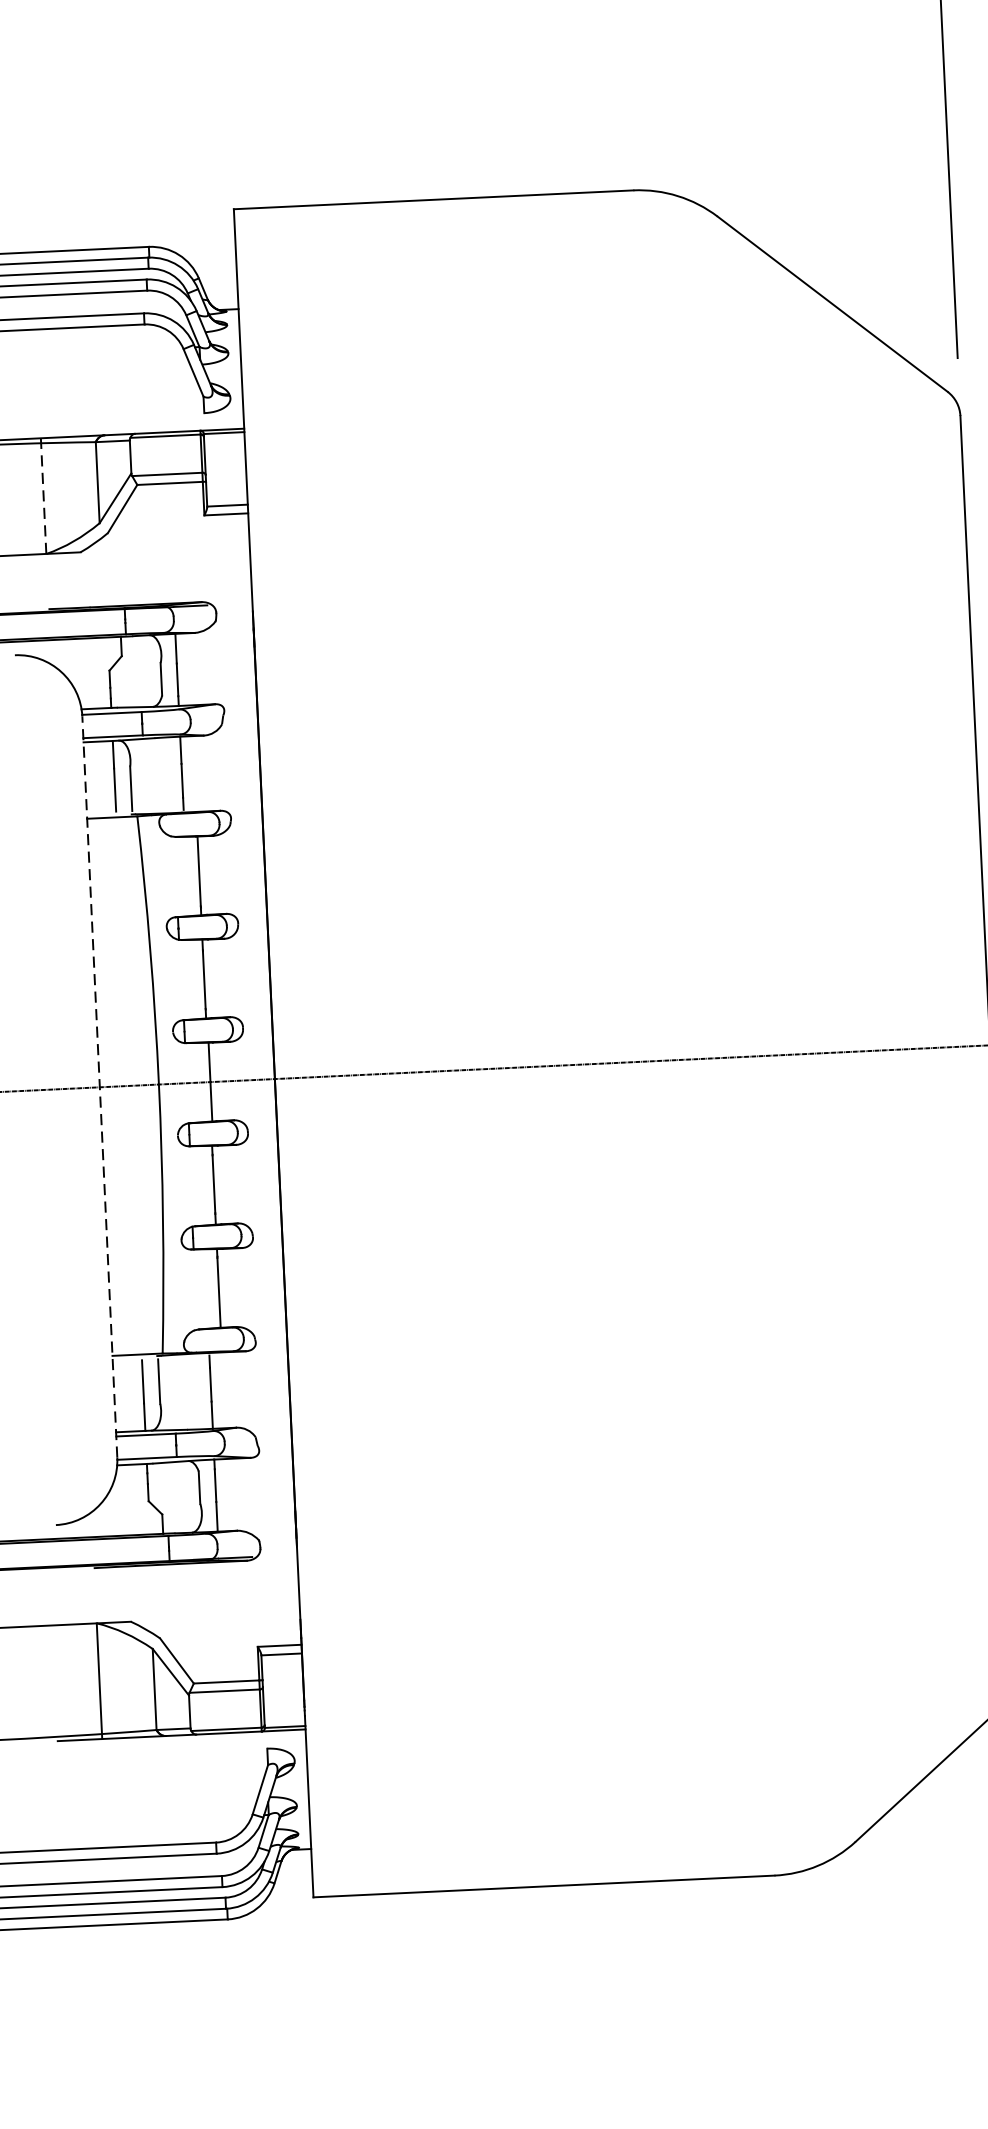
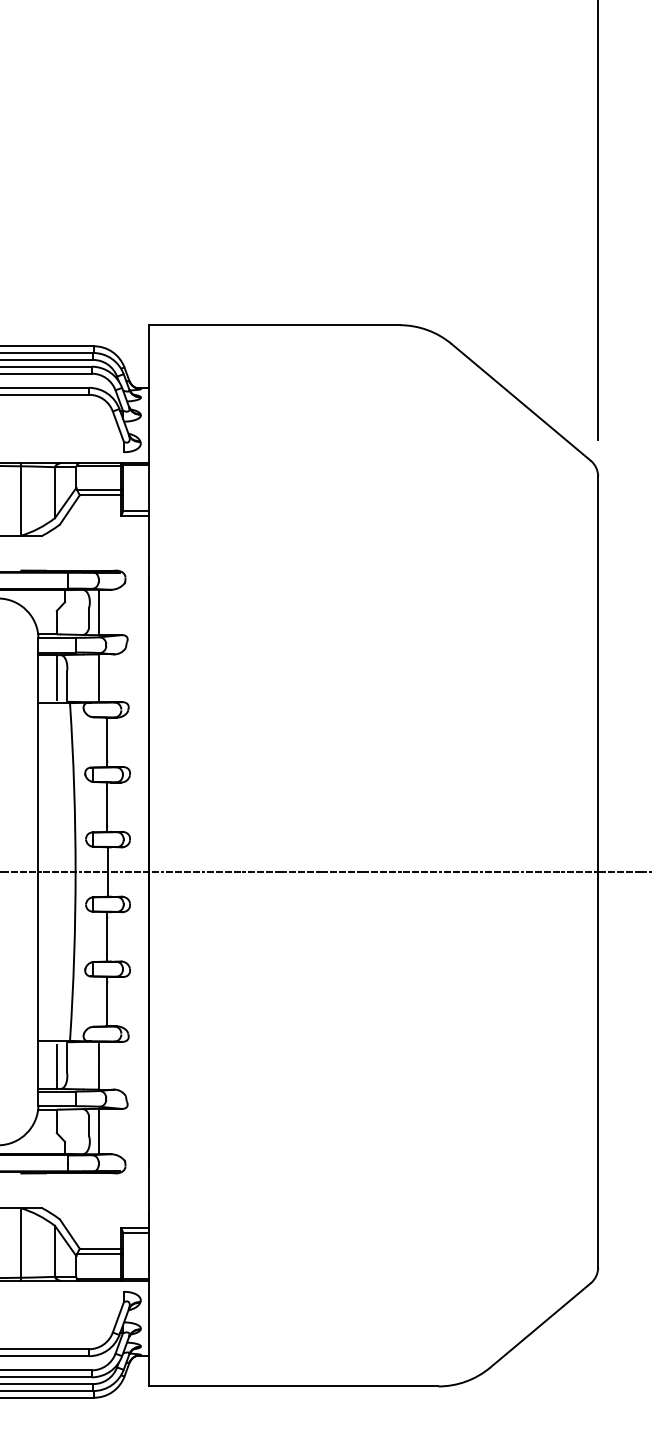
line: (43, 496) -> (20, 499), dashed -> solid
line: (99, 1086) -> (38, 871), dashed -> solid

